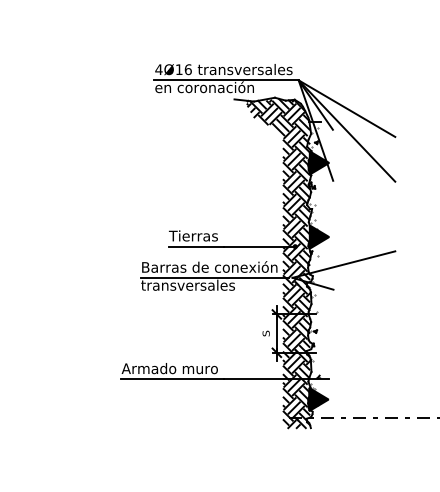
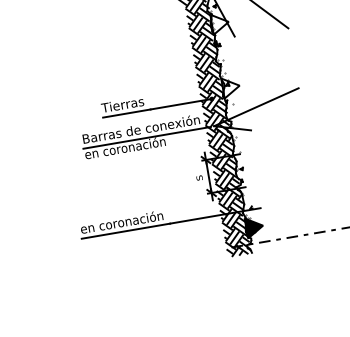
fill: (319, 162) -> (220, 22), removed
fill: (319, 236) -> (231, 86), removed
text: (187, 284) -> (124, 147), transversales -> en coronación
text: (169, 368) -> (121, 222), Armado muro -> en coronación

